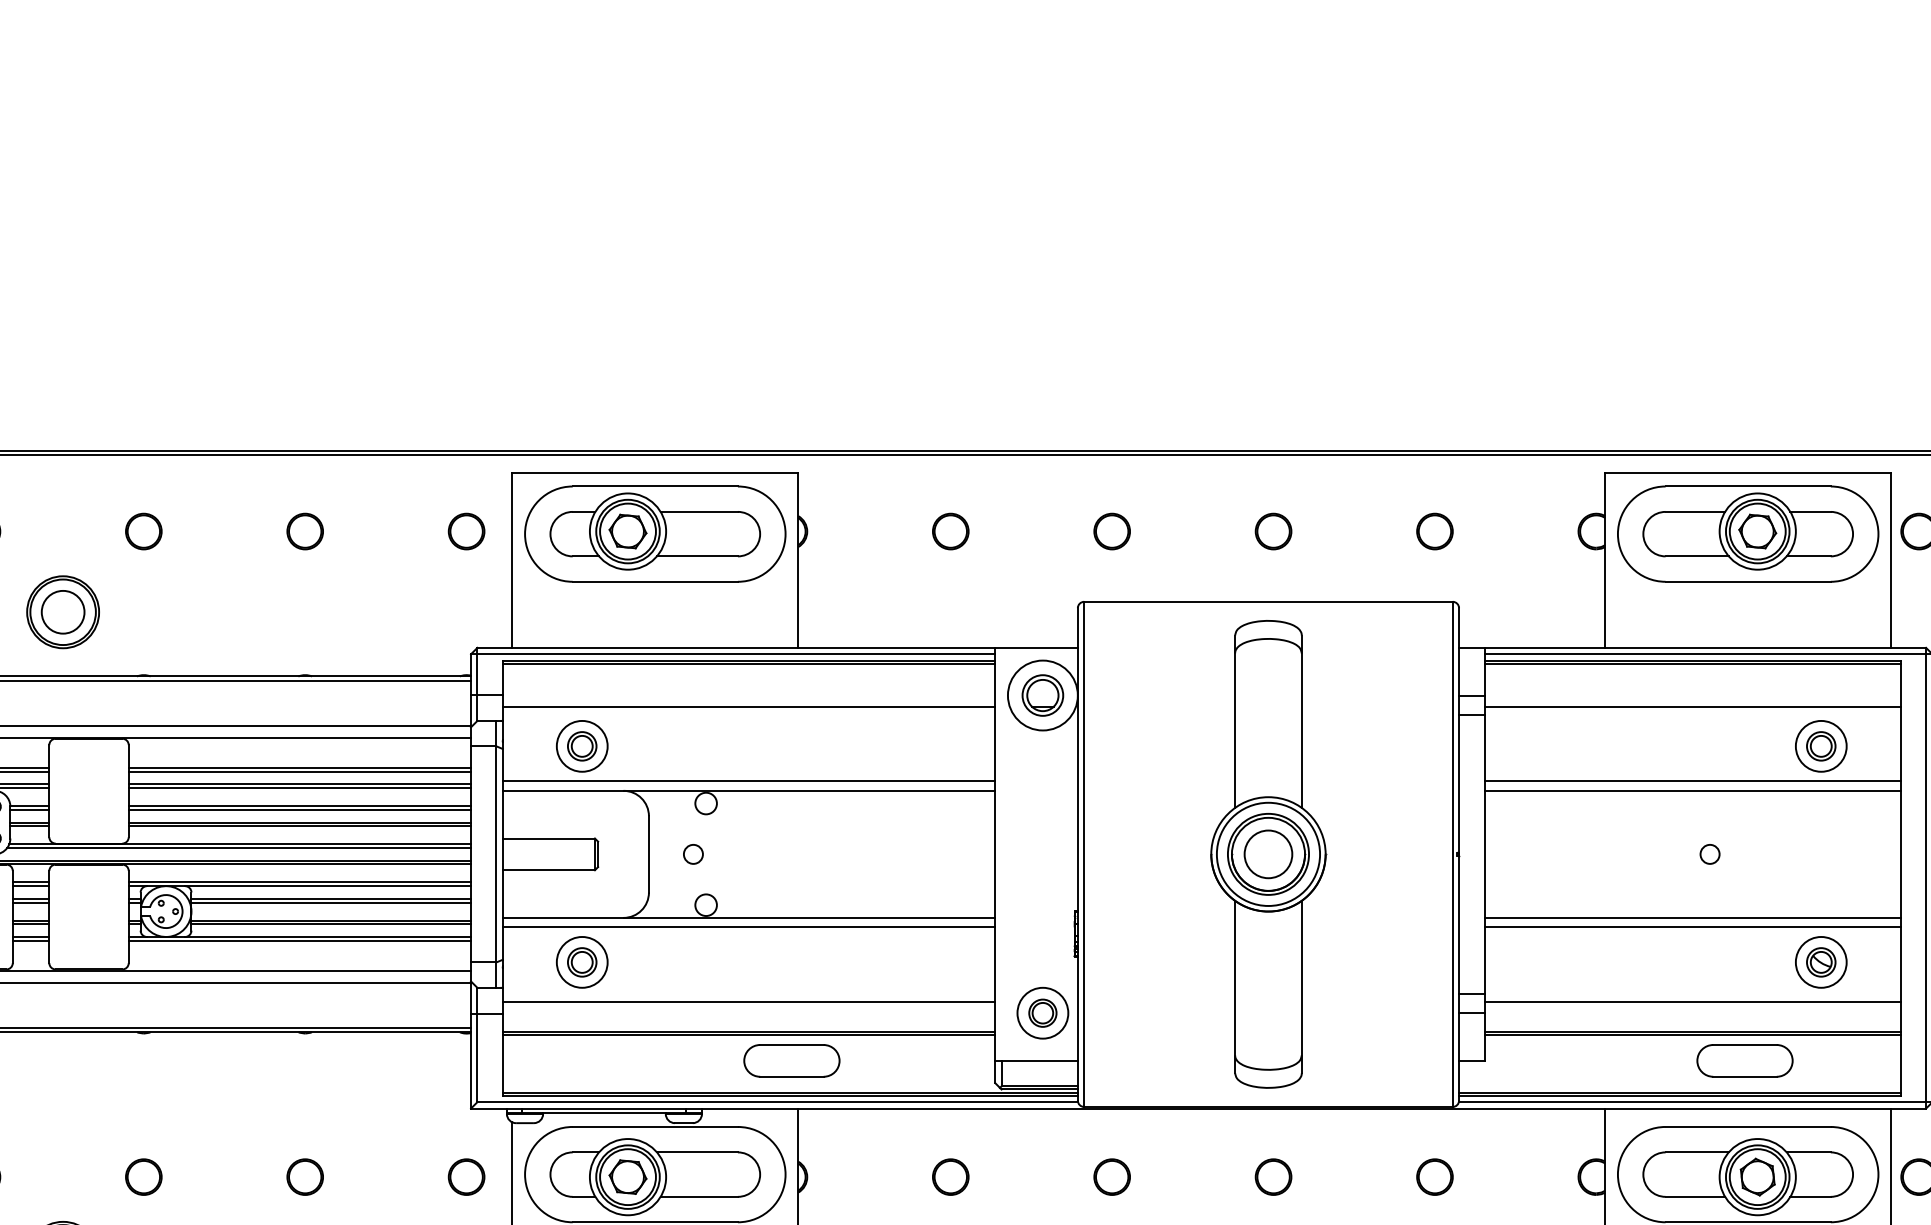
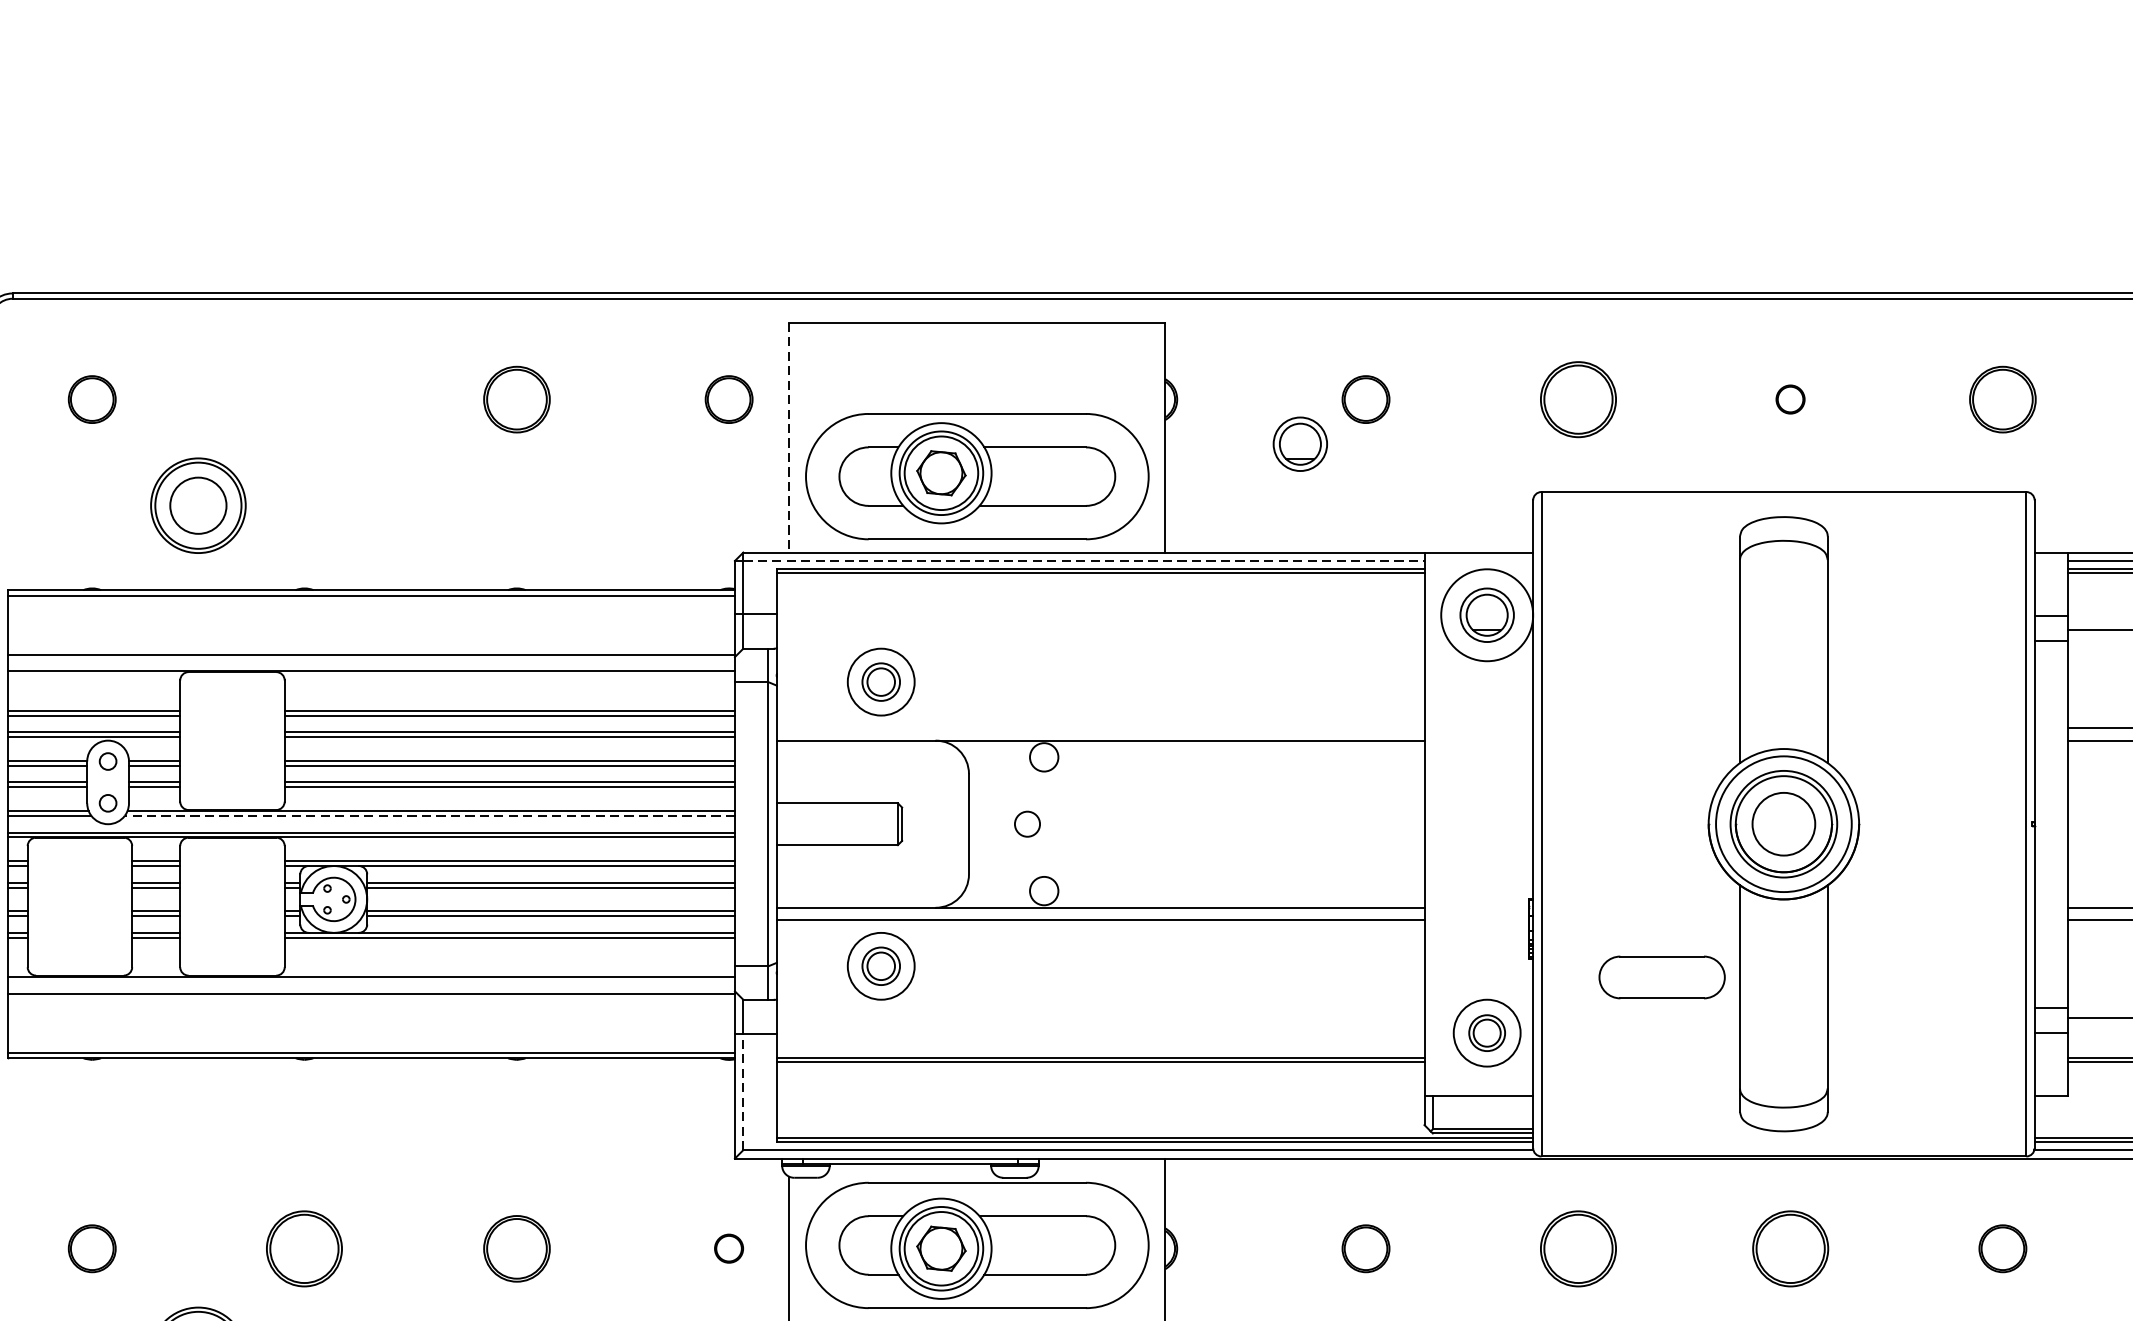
part: (143, 531) -> (304, 399), removed
part: (304, 531) -> (515, 399), size x1.4
part: (1111, 531) -> (1577, 399), size x1.6
part: (1273, 531) -> (1790, 399), size x0.6
part: (1434, 531) -> (2002, 399), size x1.4
part: (655, 533) -> (977, 475), moved
line: (512, 561) -> (789, 438), solid -> dashed
part: (900, 565) -> (1299, 444), added
line: (736, 654) -> (1084, 561), solid -> dashed
line: (748, 706) -> (1099, 629), removed
line: (748, 781) -> (1099, 728), removed
line: (239, 848) -> (430, 816), solid -> dashed
line: (748, 1001) -> (1099, 1017), removed
line: (477, 1057) -> (743, 1091), solid -> dashed
part: (791, 1060) -> (1661, 976), moved
part: (143, 1176) -> (304, 1247), size x1.6
part: (304, 1176) -> (515, 1247), size x1.4
part: (466, 1176) -> (728, 1247), size x0.6
part: (1111, 1176) -> (1577, 1247), size x1.6
part: (1273, 1176) -> (1790, 1247), size x1.6

